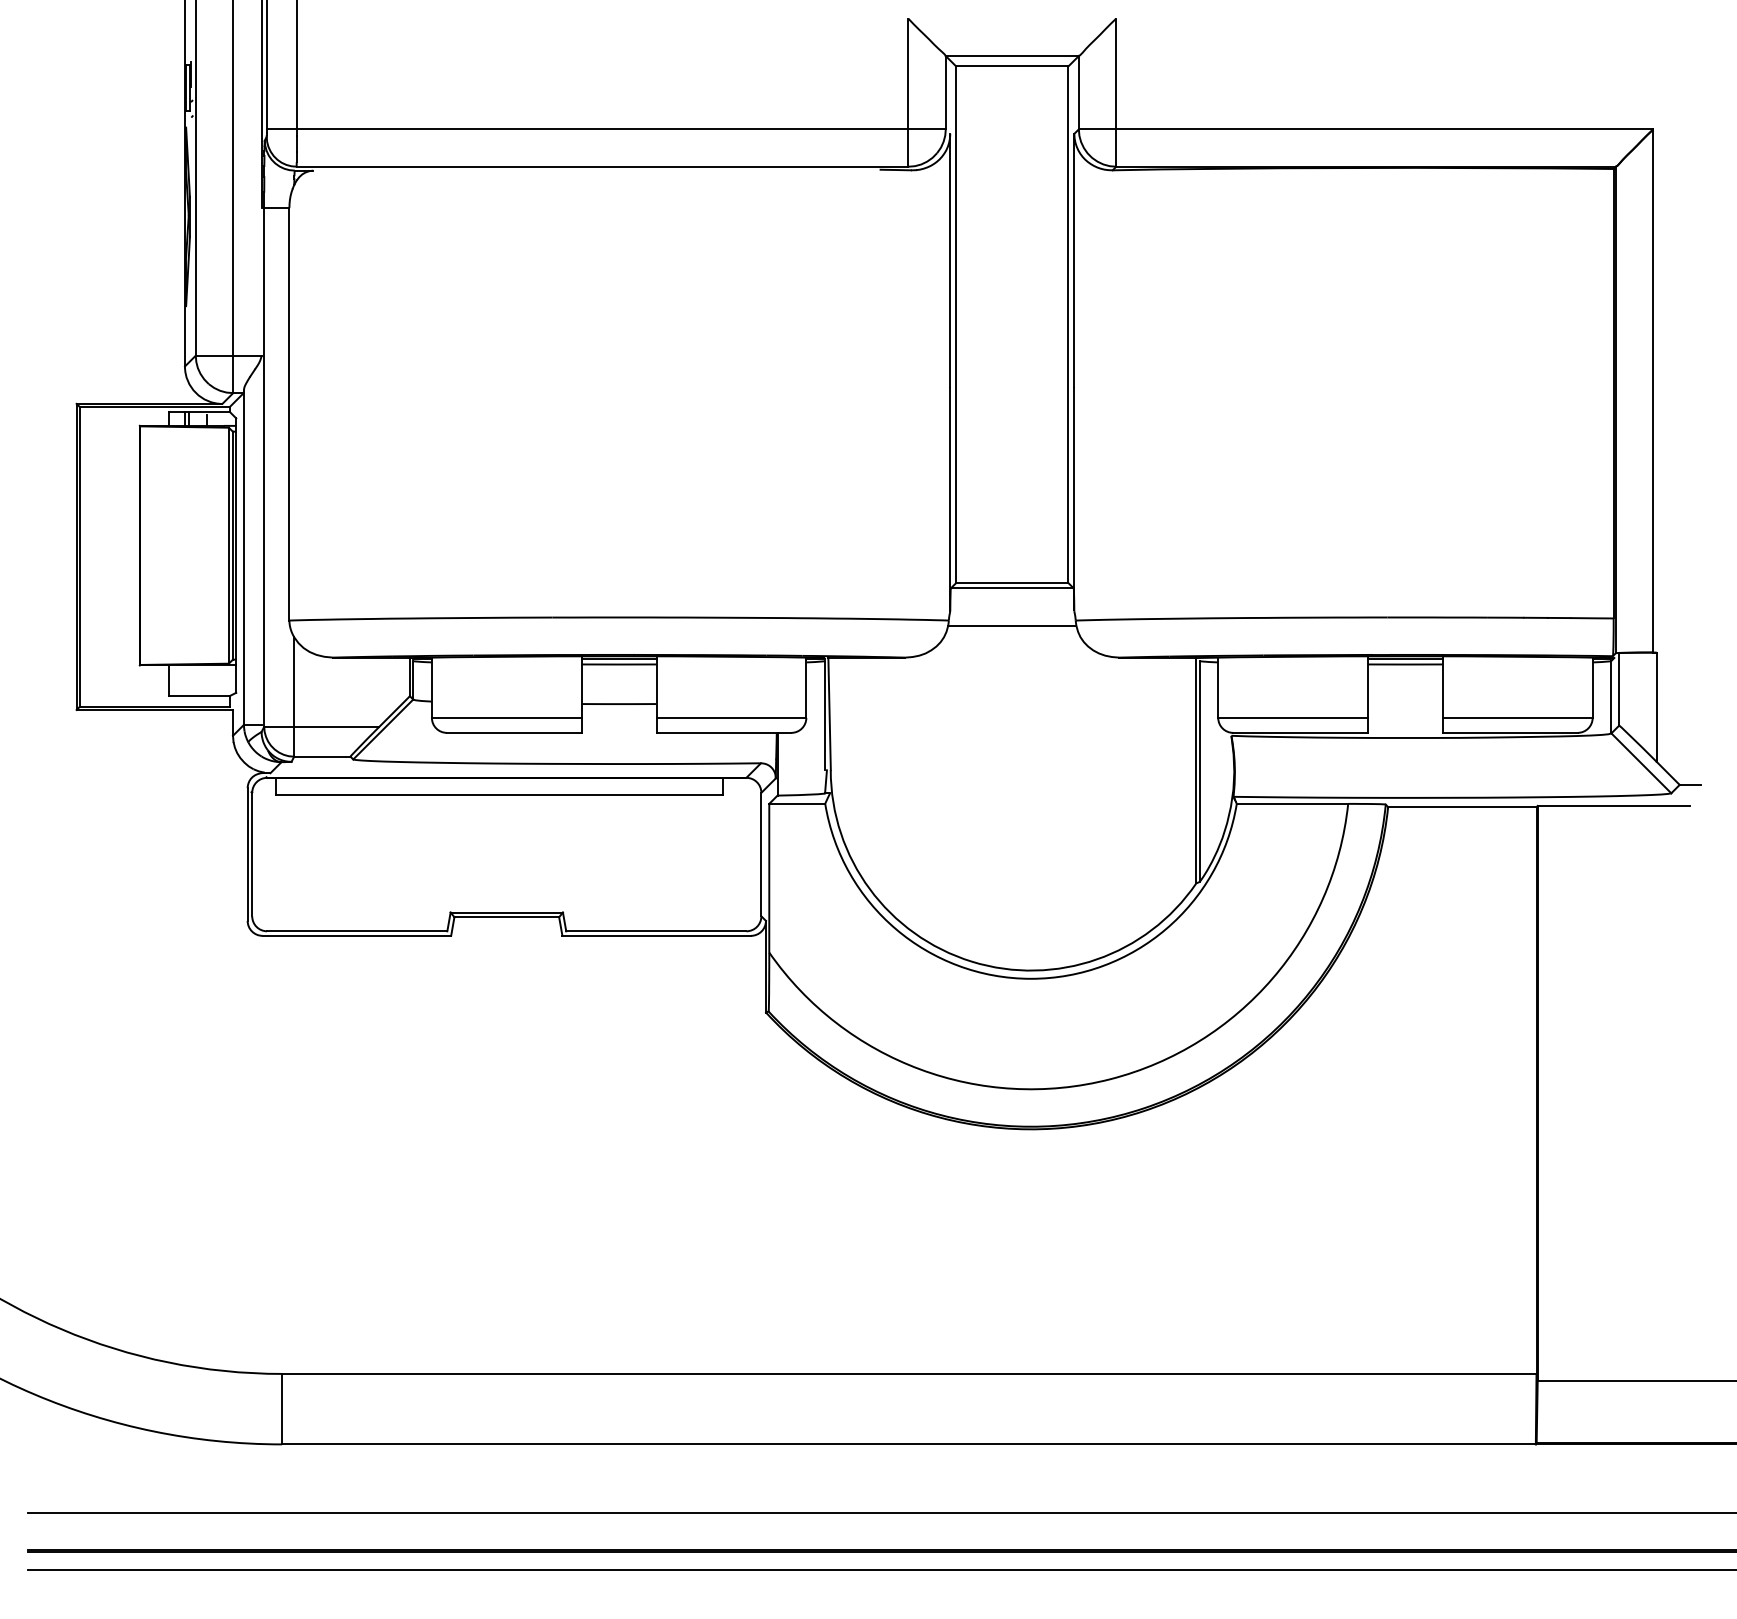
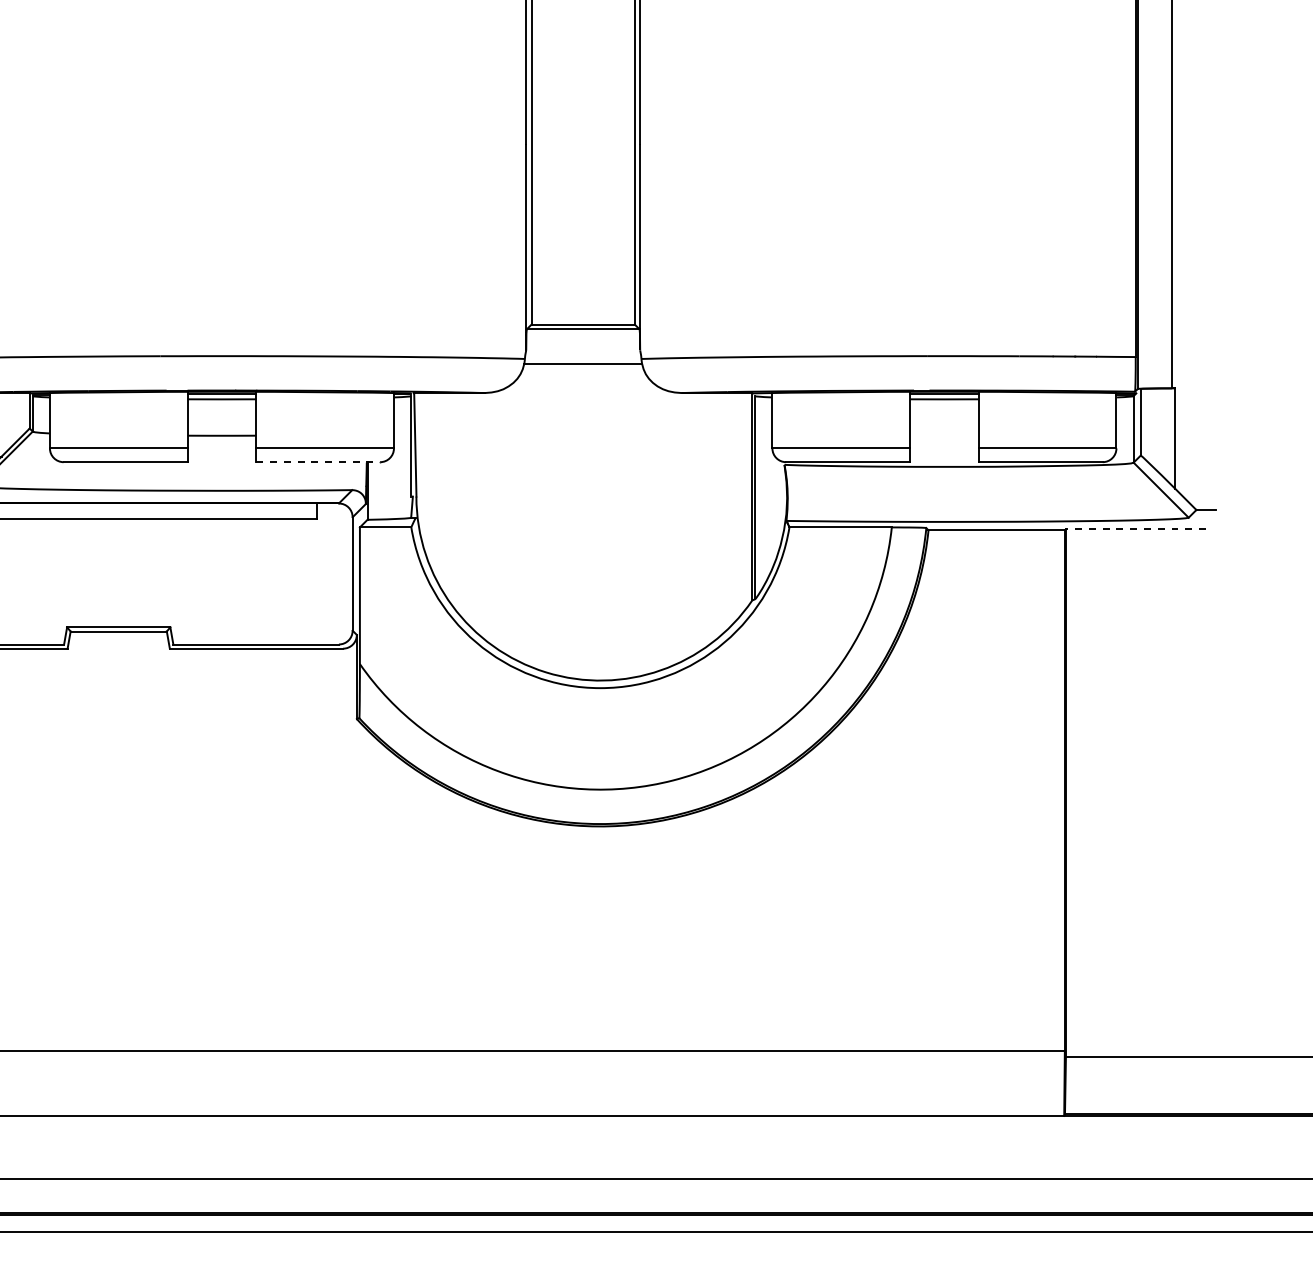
line: (724, 732) -> (318, 461), solid -> dashed
line: (1613, 805) -> (1135, 528), solid -> dashed

